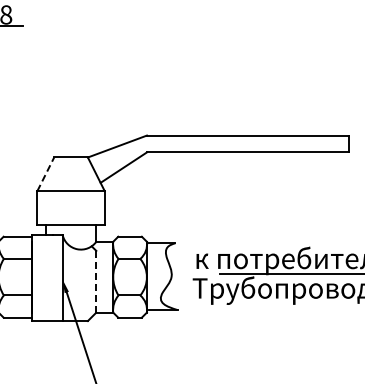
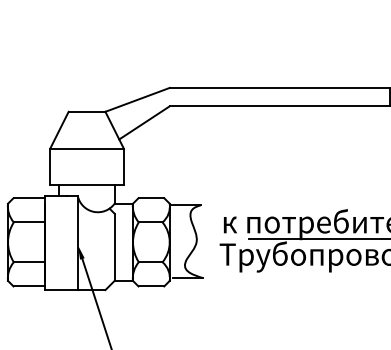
line: (45, 174) -> (59, 130), dashed -> solid
line: (96, 281) -> (114, 247), dashed -> solid

